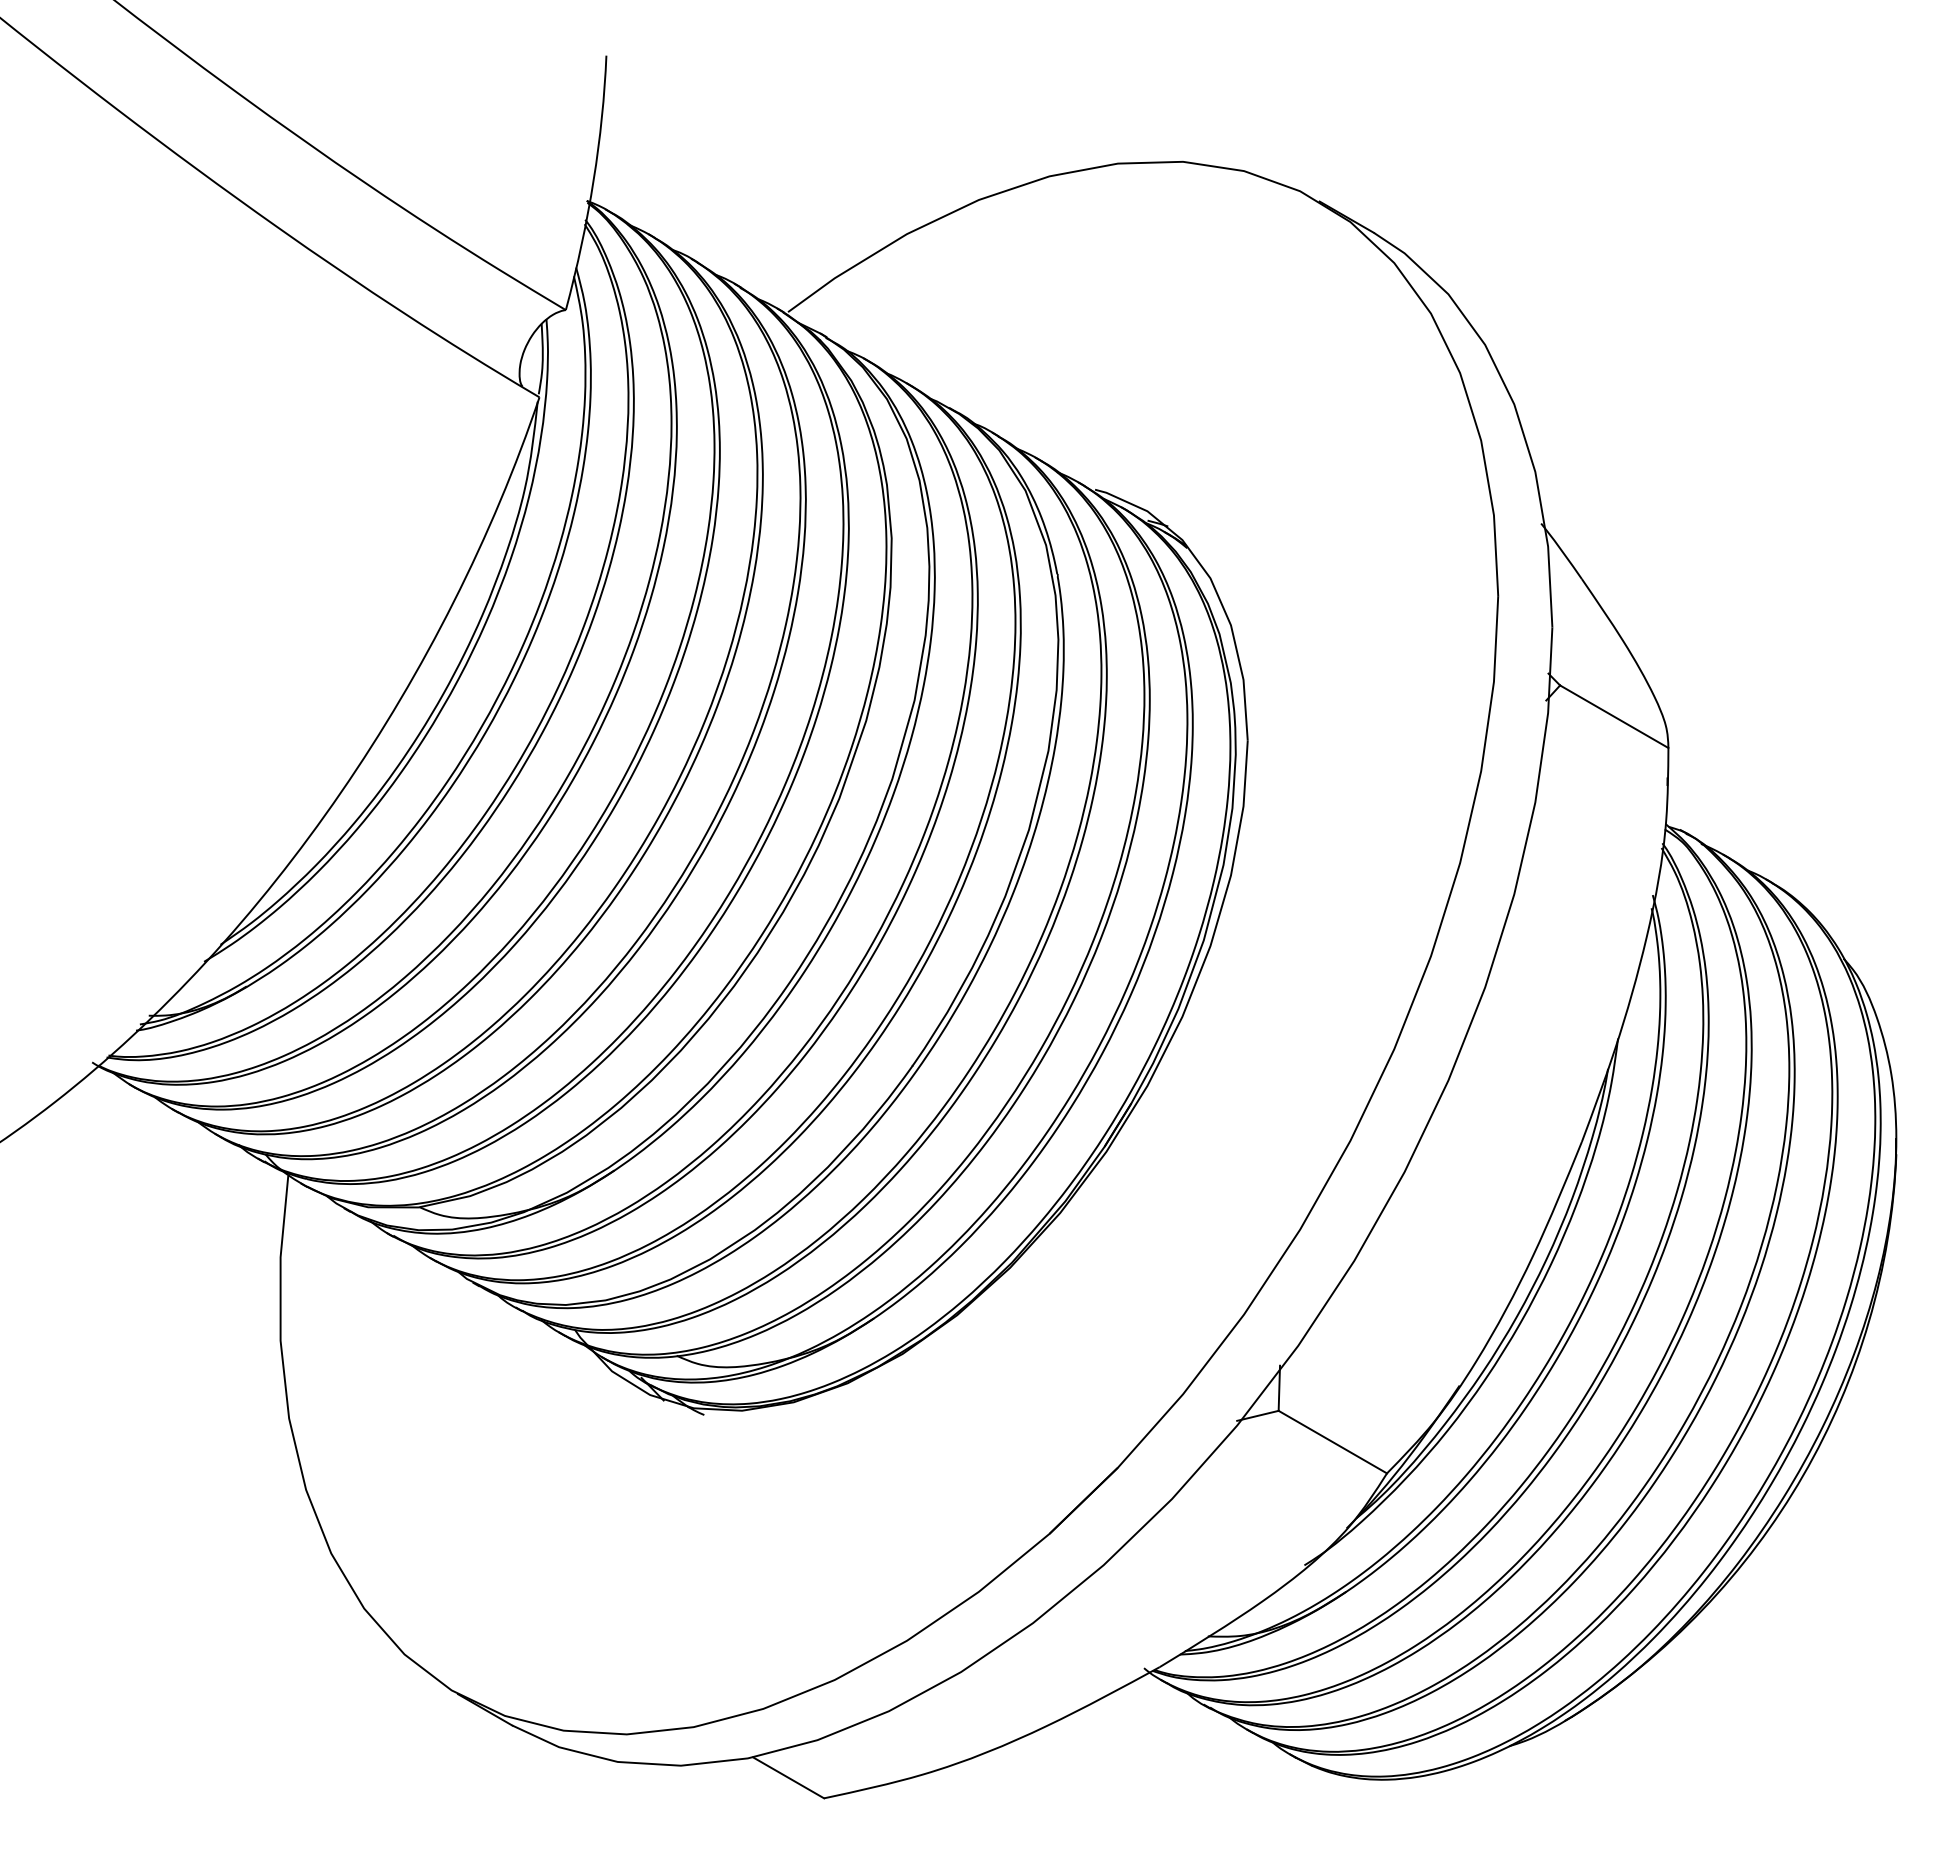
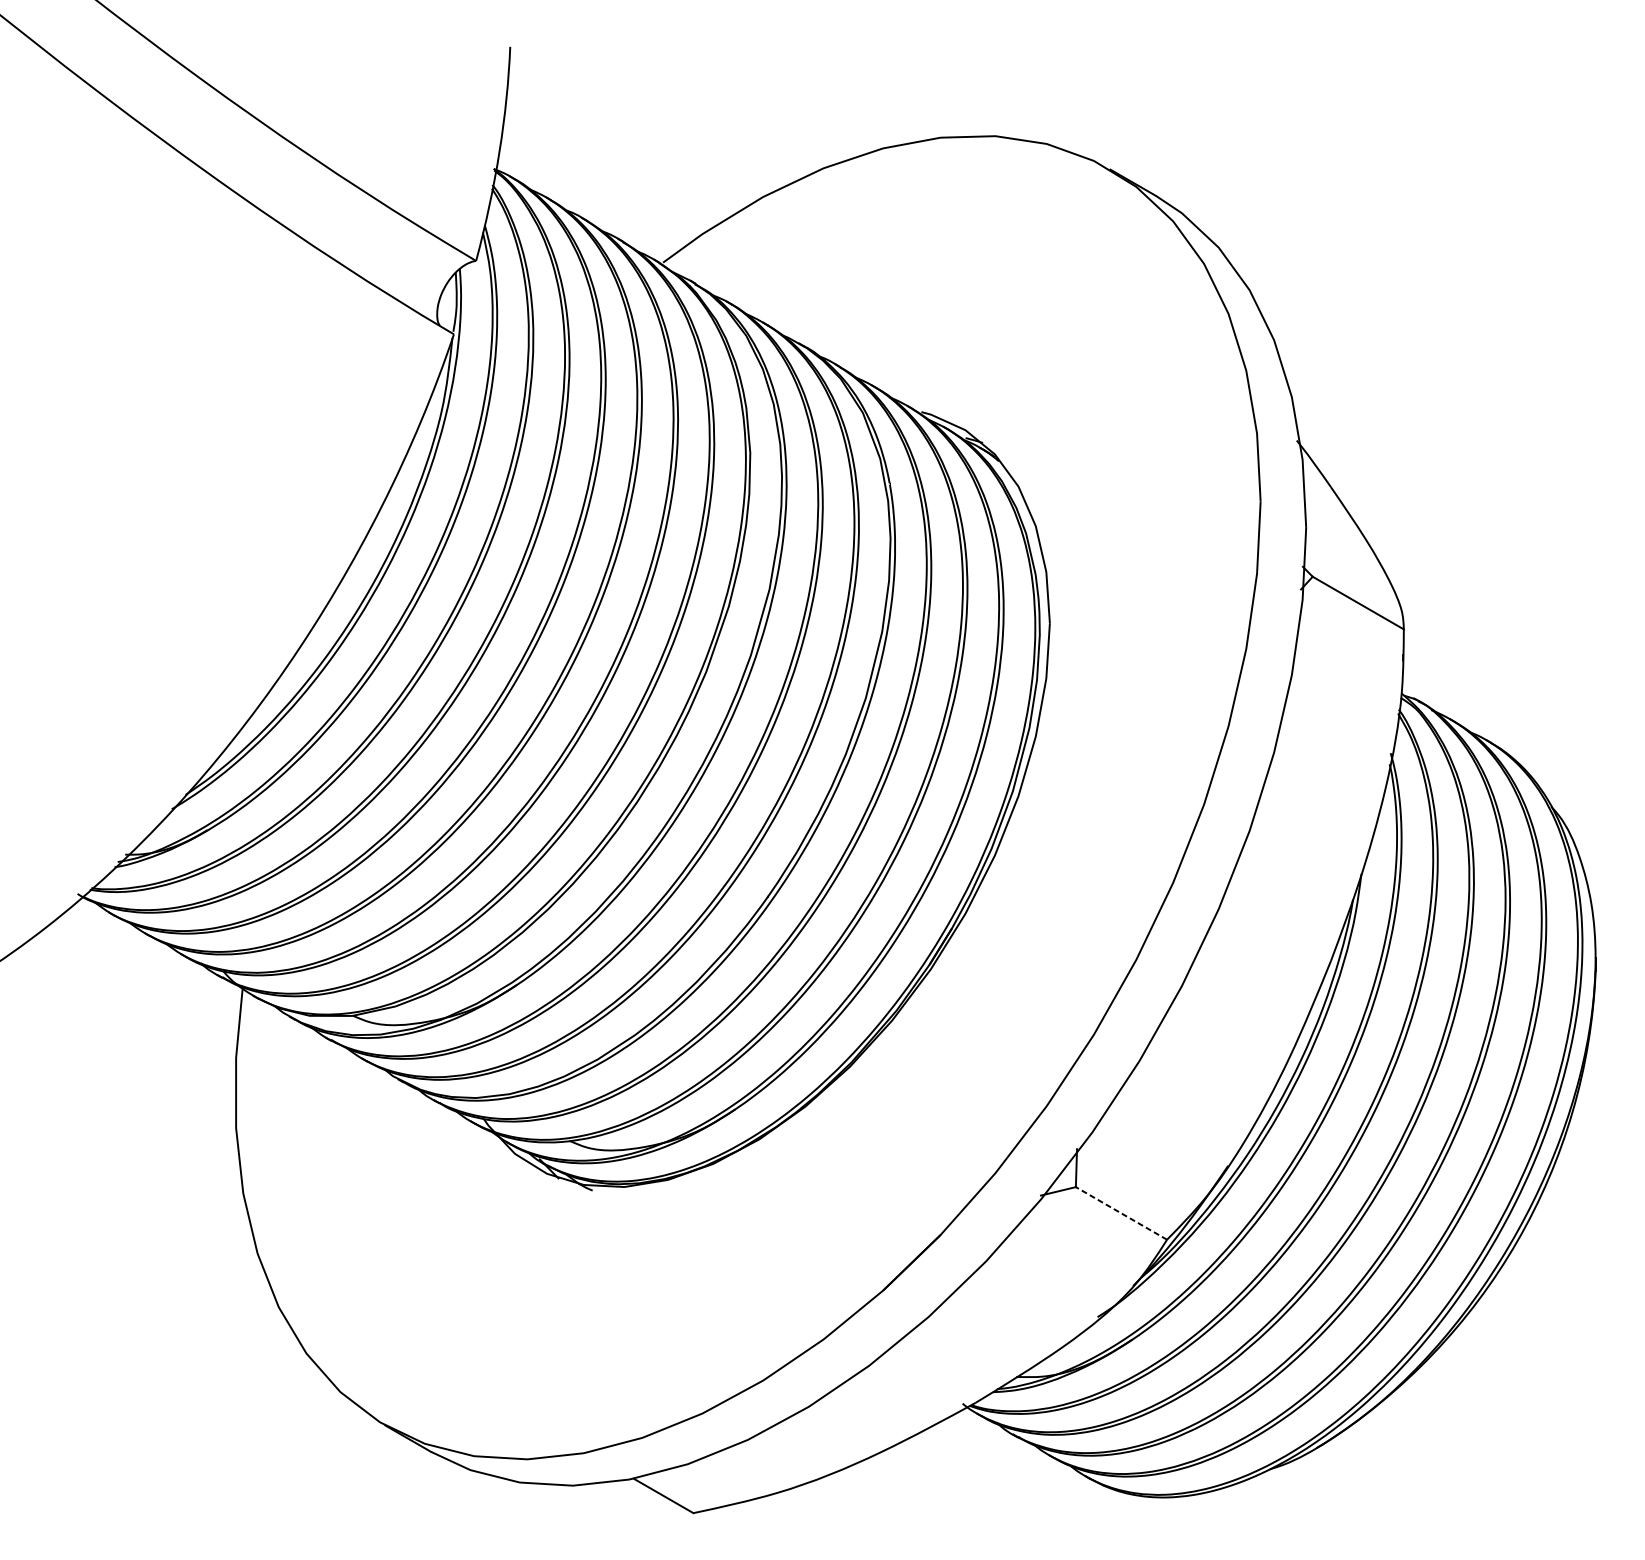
line: (1332, 1442) -> (1121, 1213), solid -> dashed

